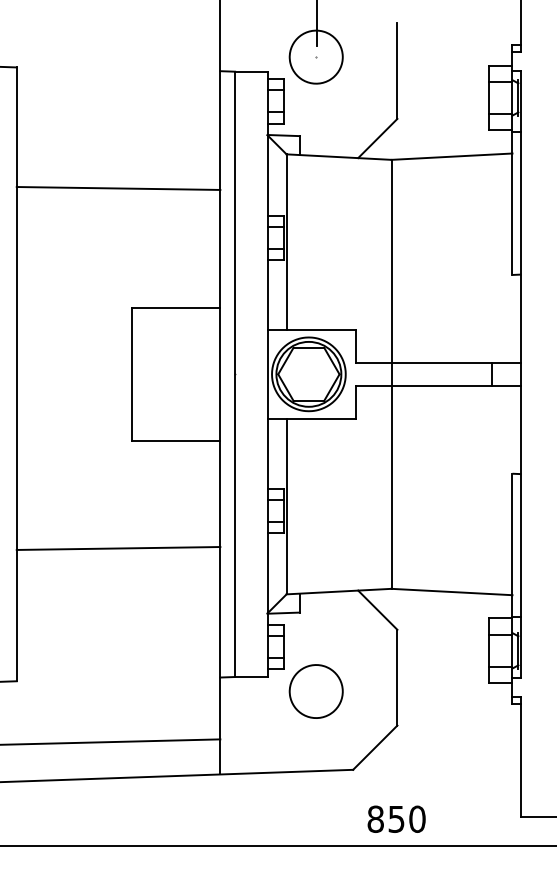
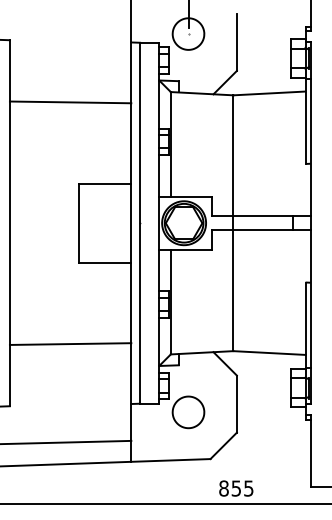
line: (118, 188) -> (70, 102), moved
line: (118, 547) -> (70, 343), moved
text: (416, 819) -> (248, 488), 850 -> 855

